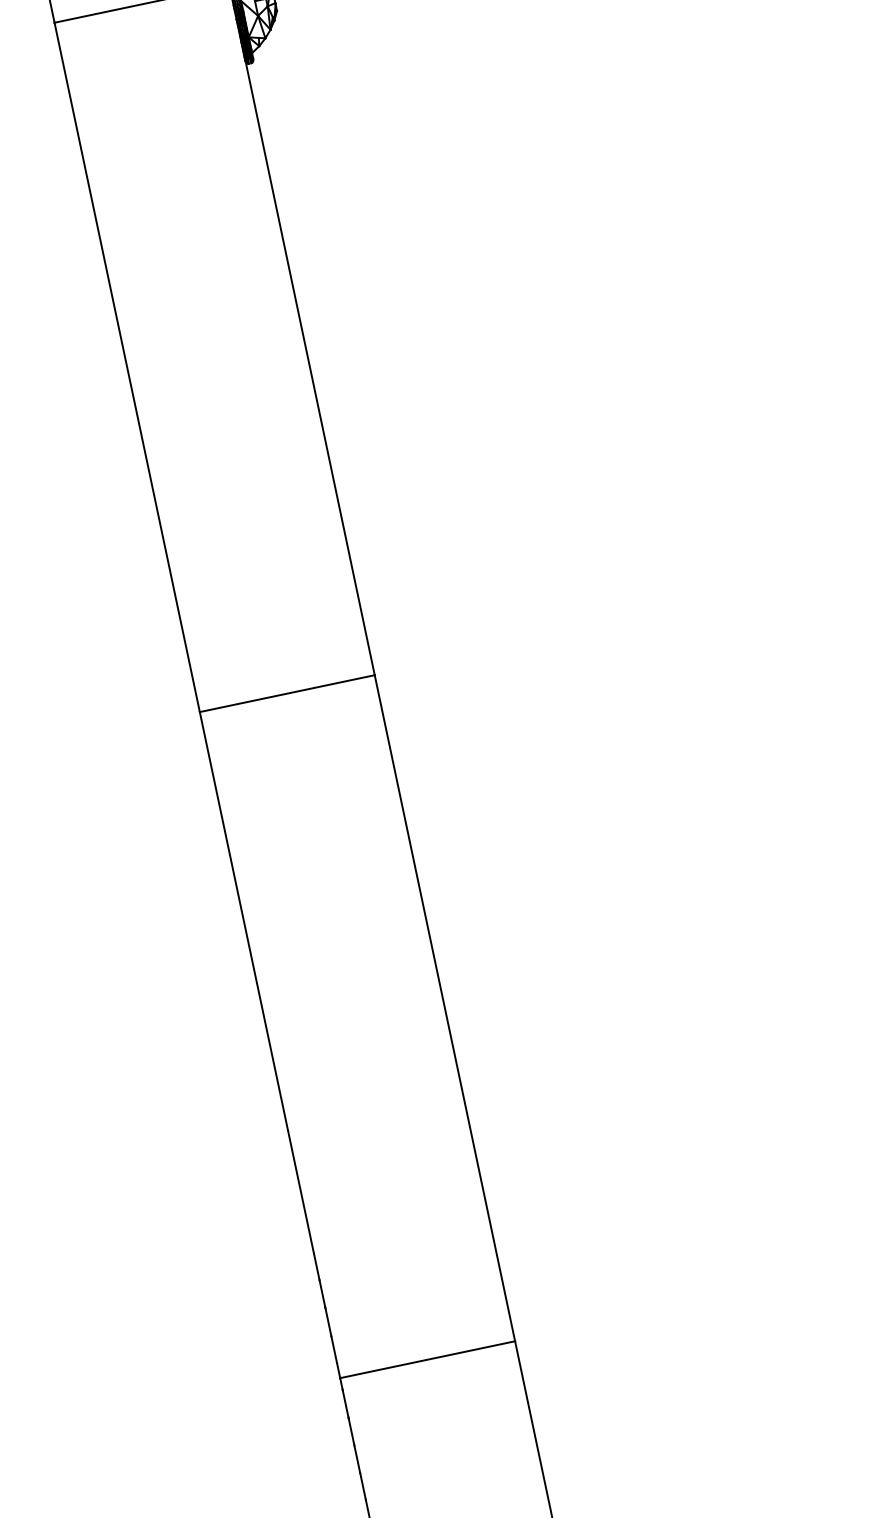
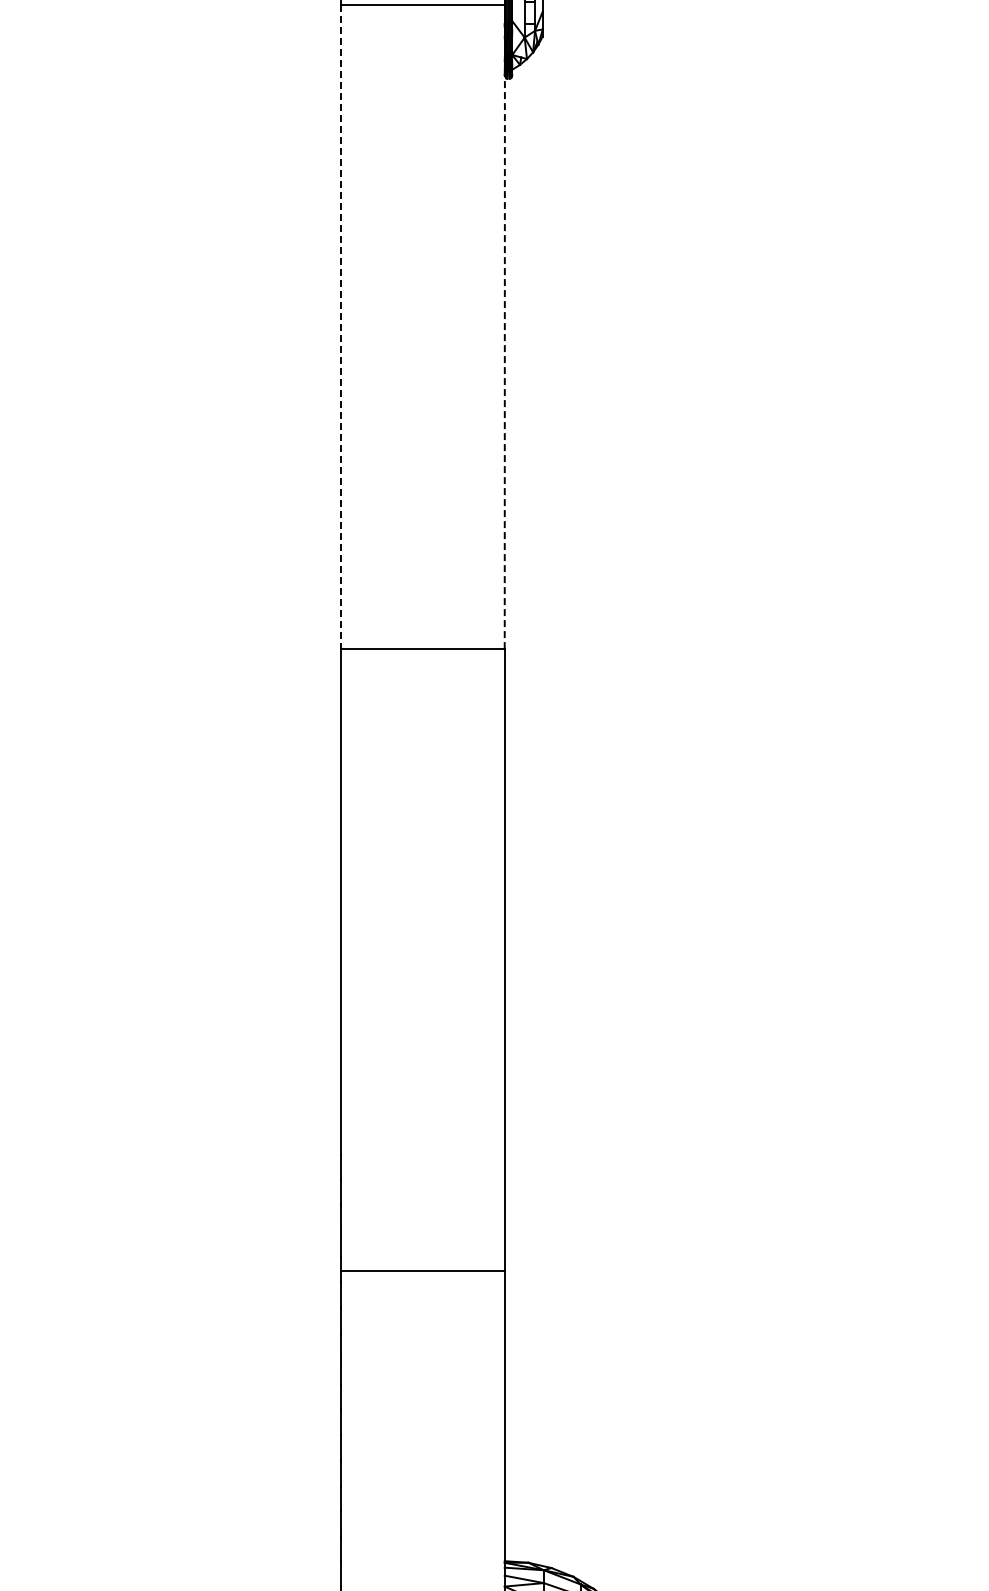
line: (127, 367) -> (341, 327), solid -> dashed
line: (309, 368) -> (504, 362), solid -> dashed

